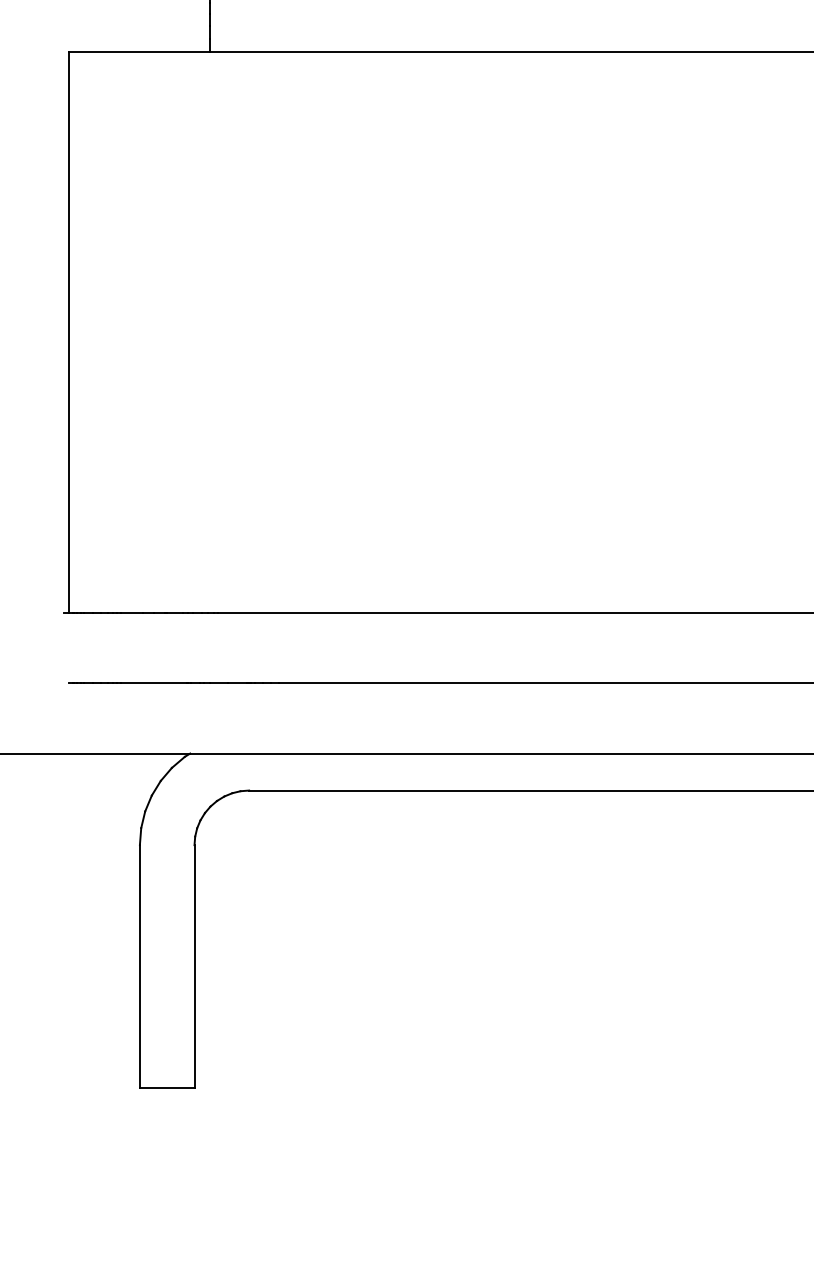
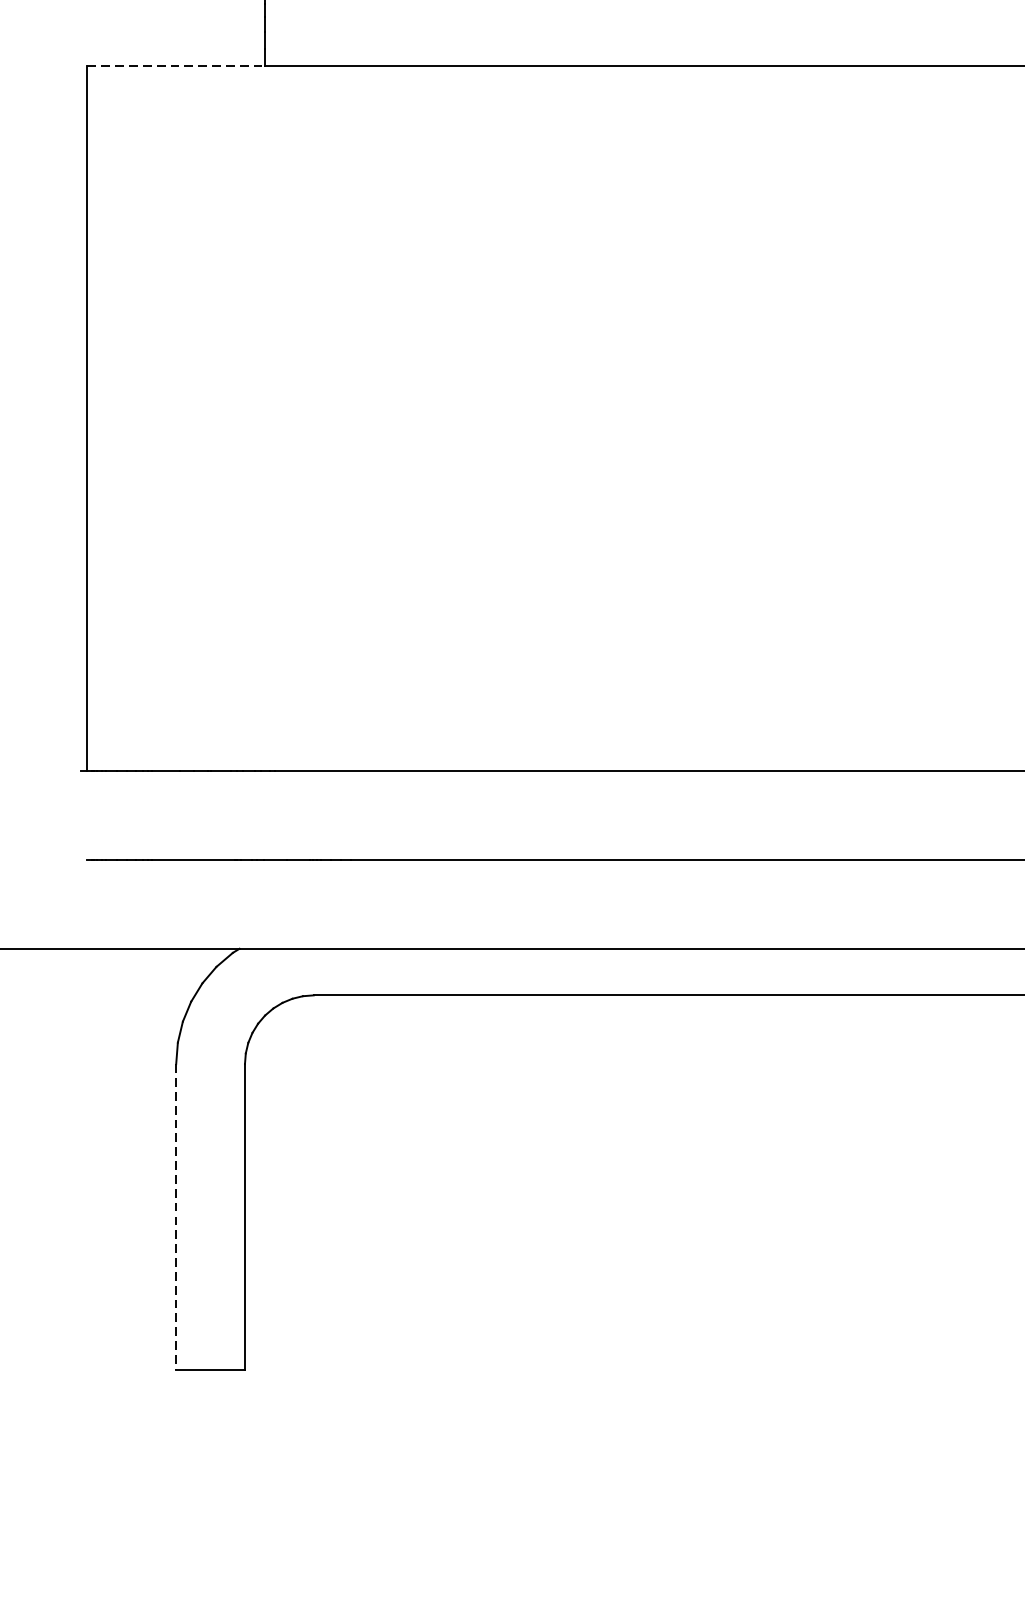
line: (140, 52) -> (176, 66), solid -> dashed
line: (139, 966) -> (175, 1216), solid -> dashed

